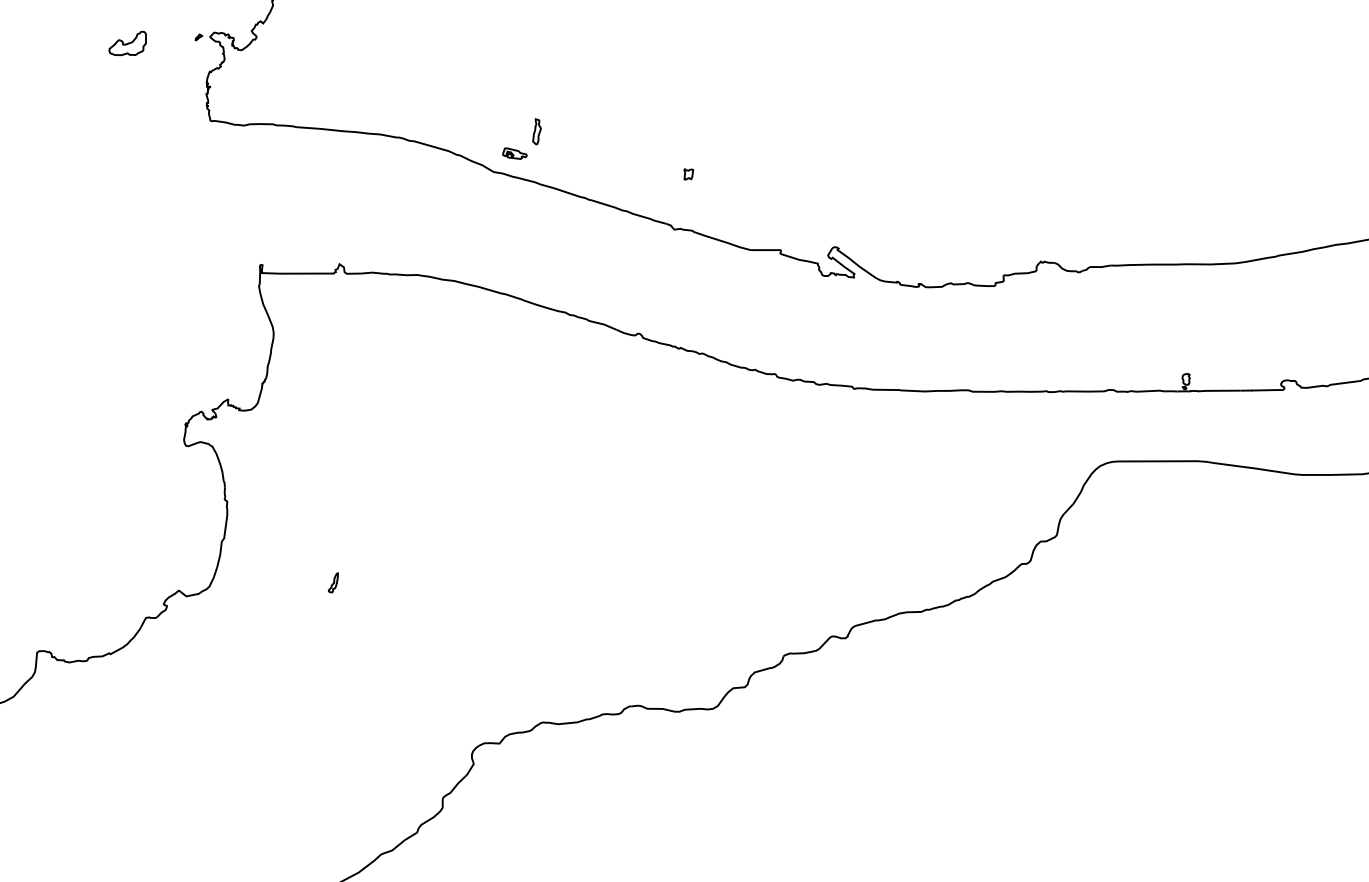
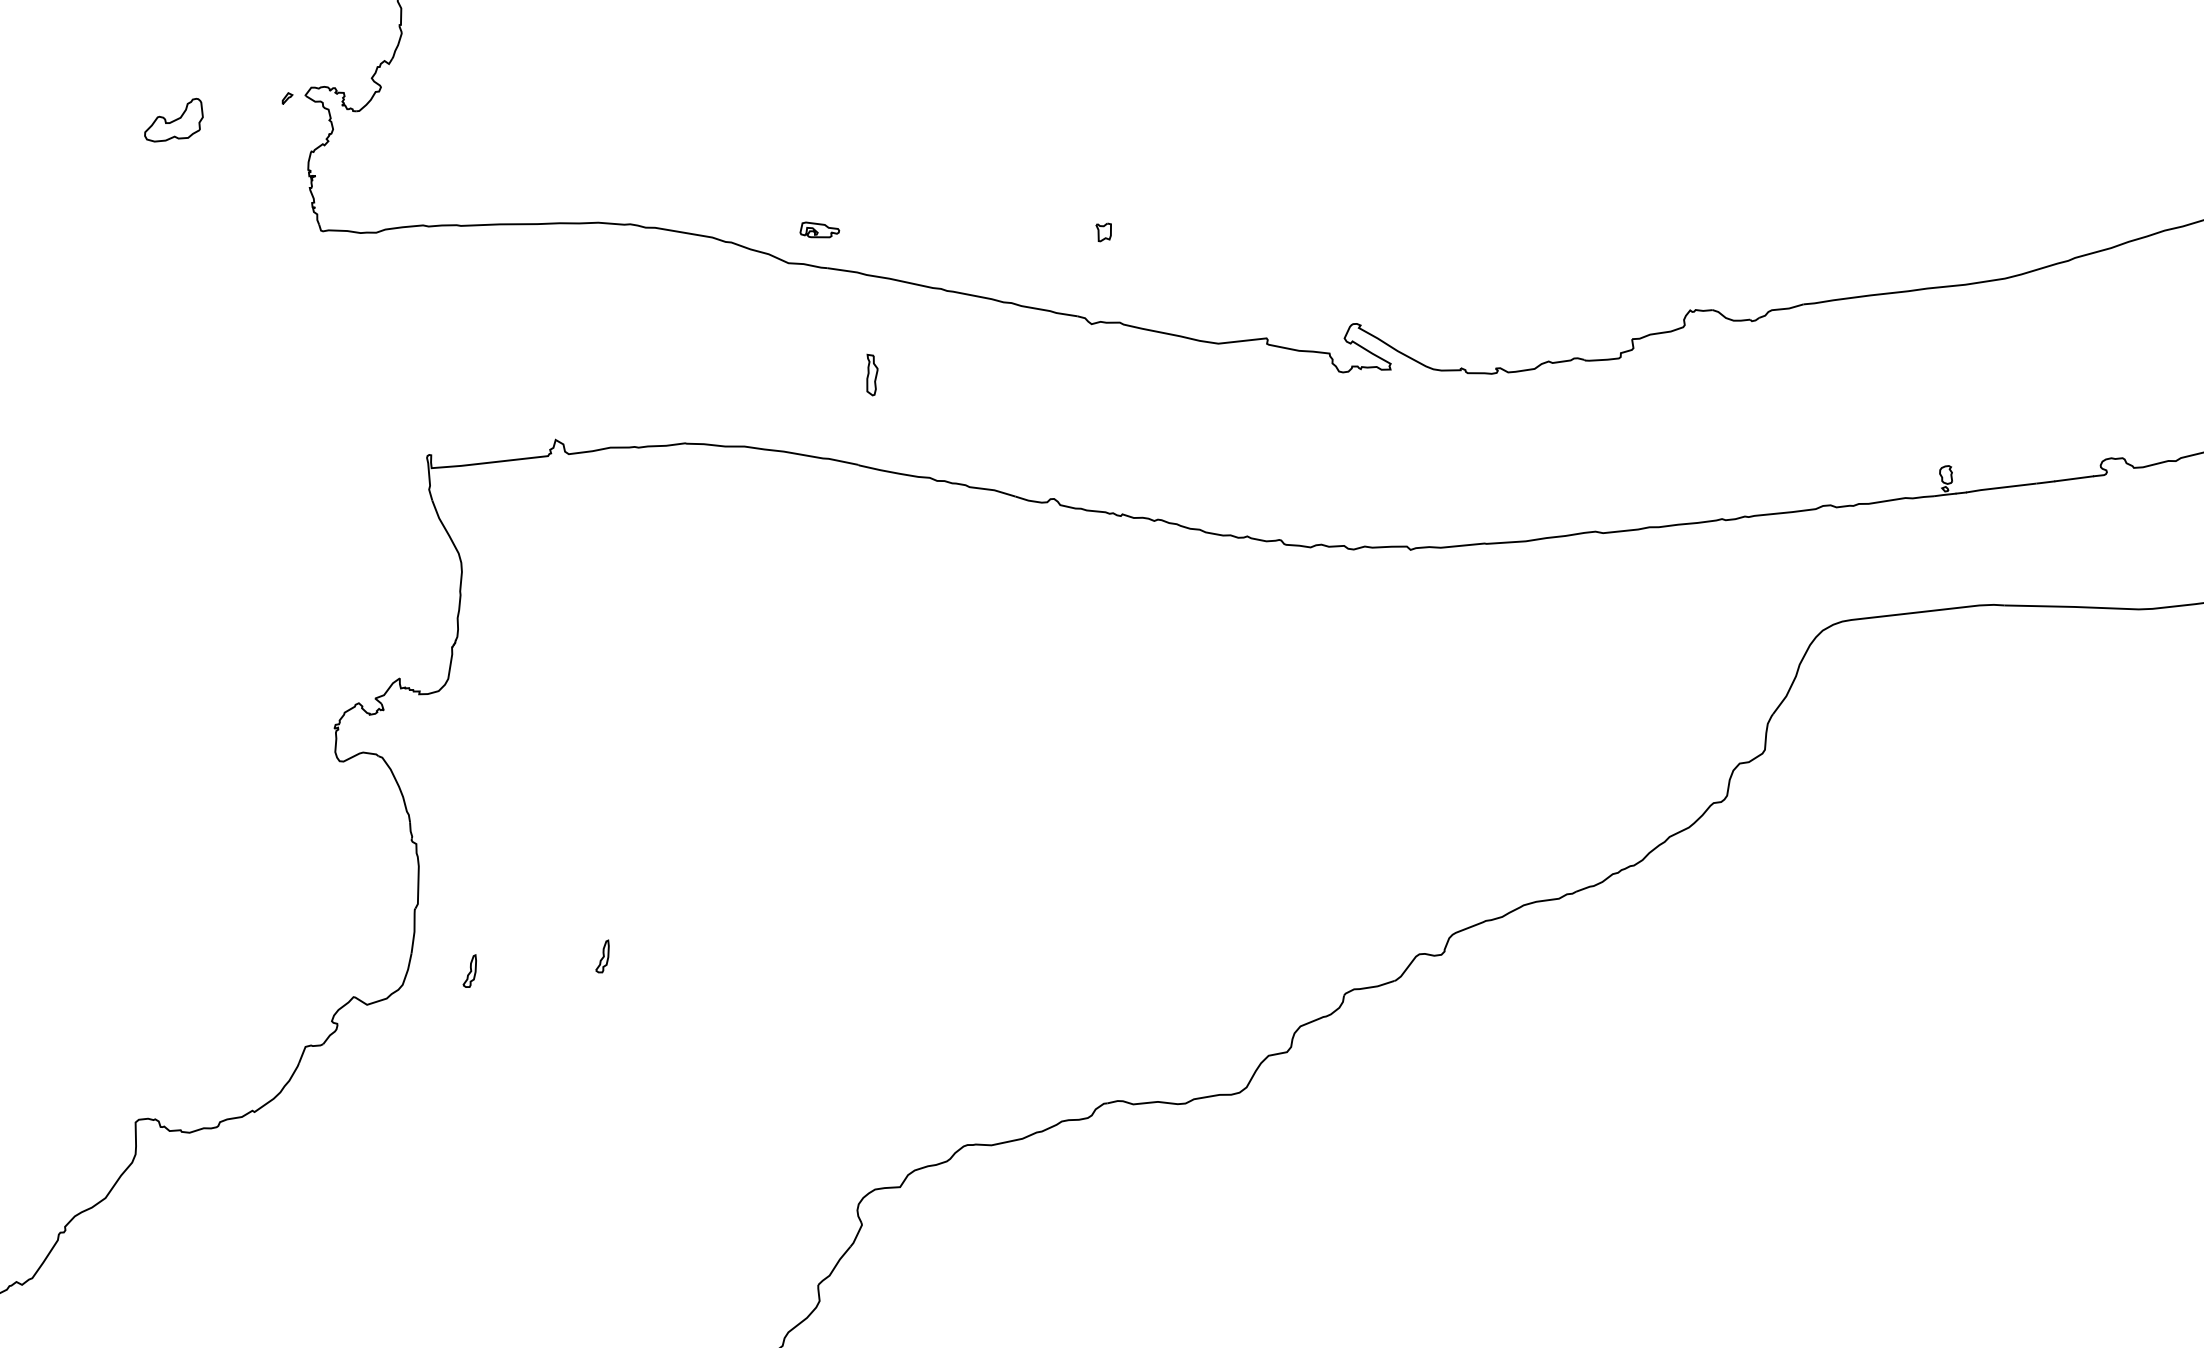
part: (536, 131) -> (870, 374), moved
part: (251, 582) -> (469, 970), added

